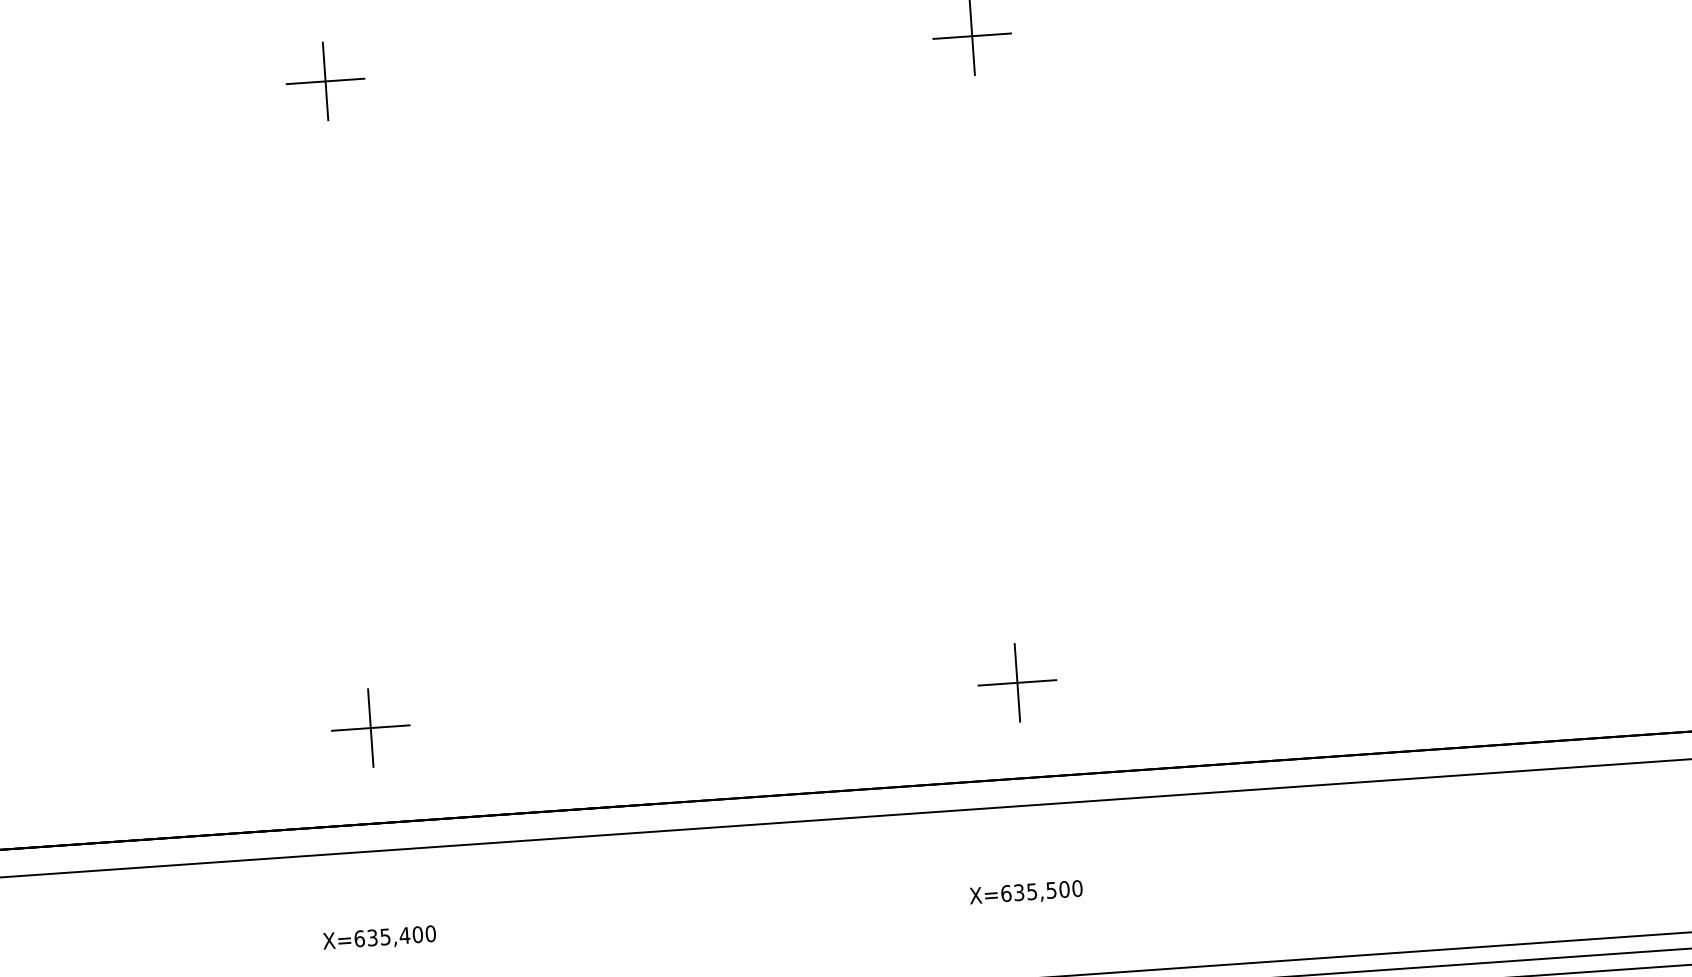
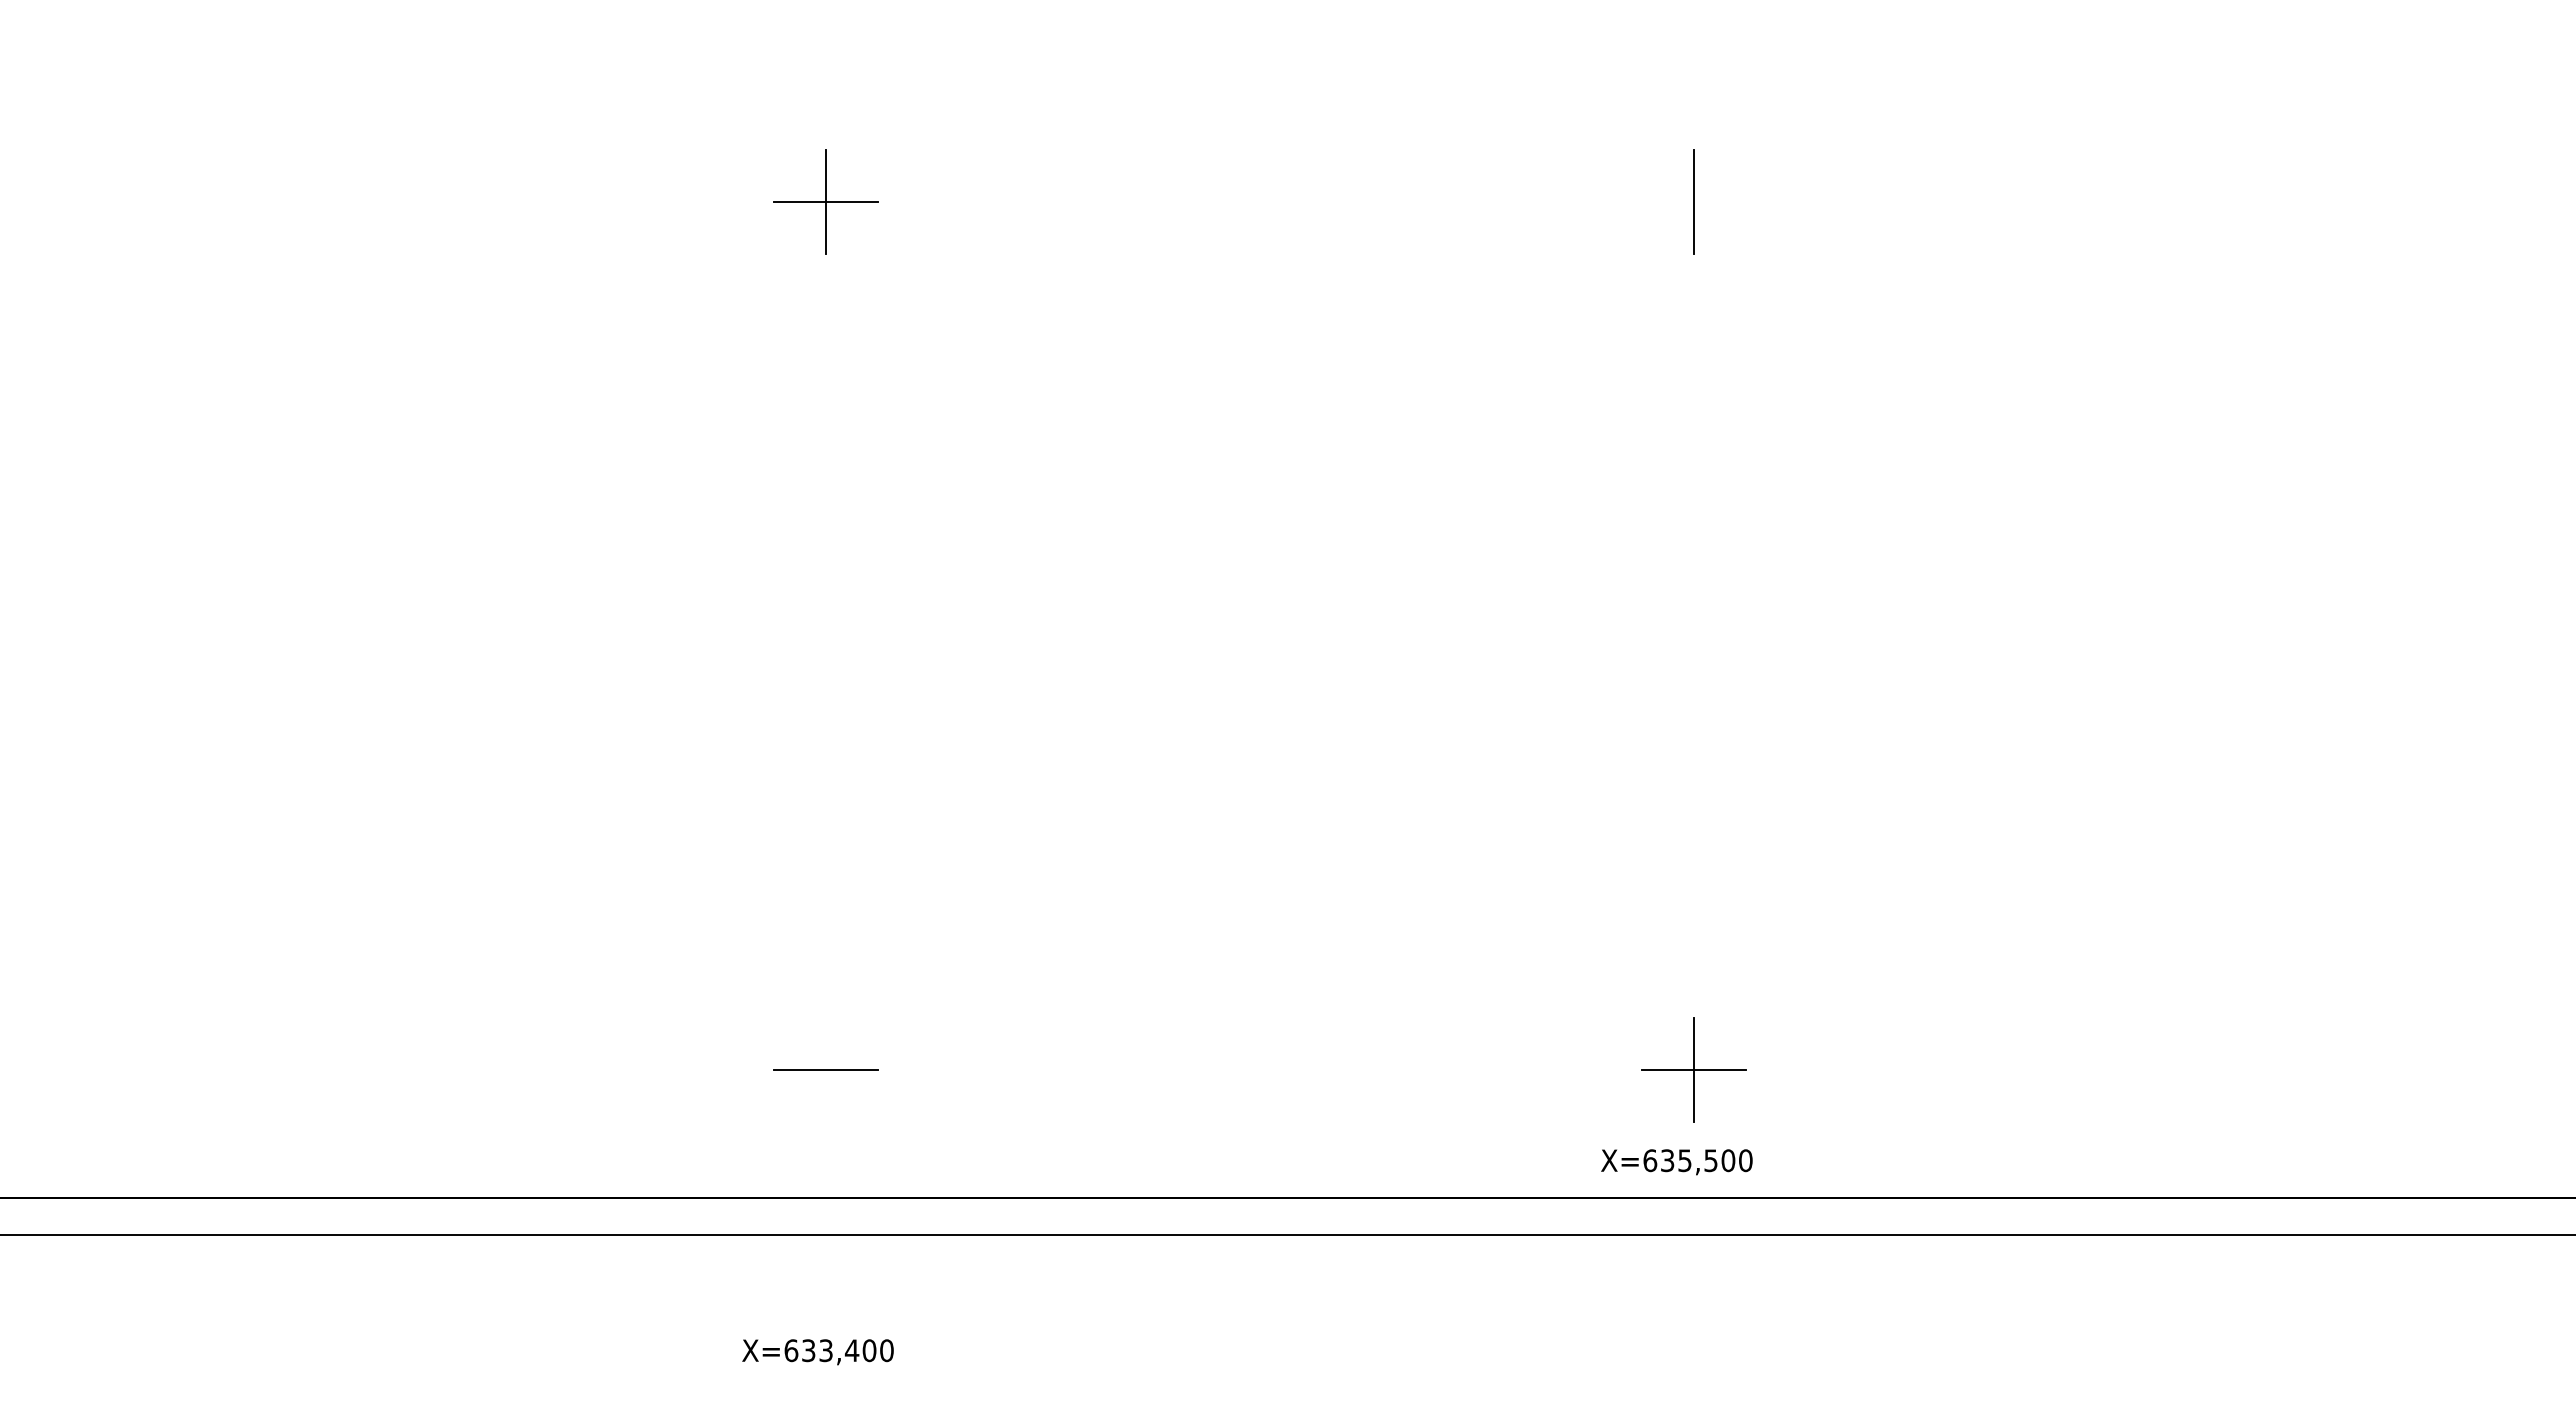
line: (971, 36) -> (1693, 202), removed
line: (370, 728) -> (825, 1070), removed
text: (1025, 893) -> (1676, 1162), moved
text: (385, 936) -> (826, 1350), X=635,400 -> X=633,400

